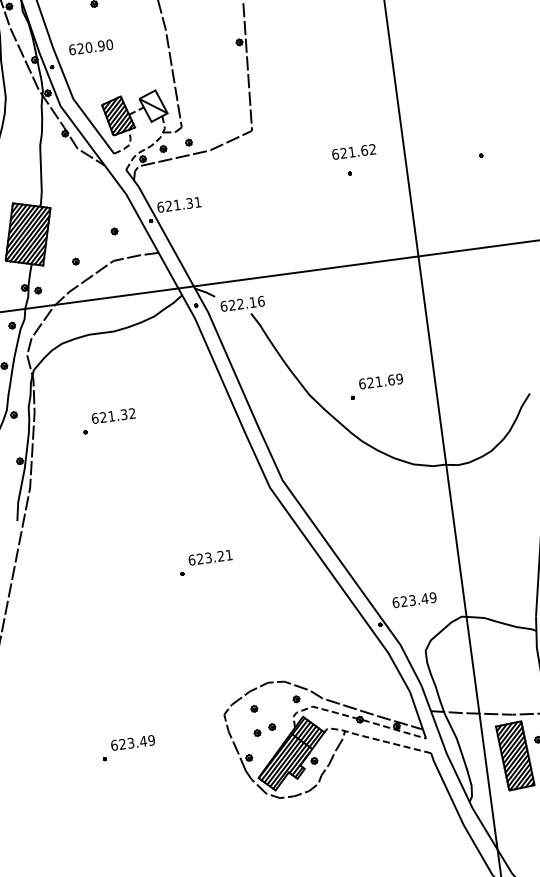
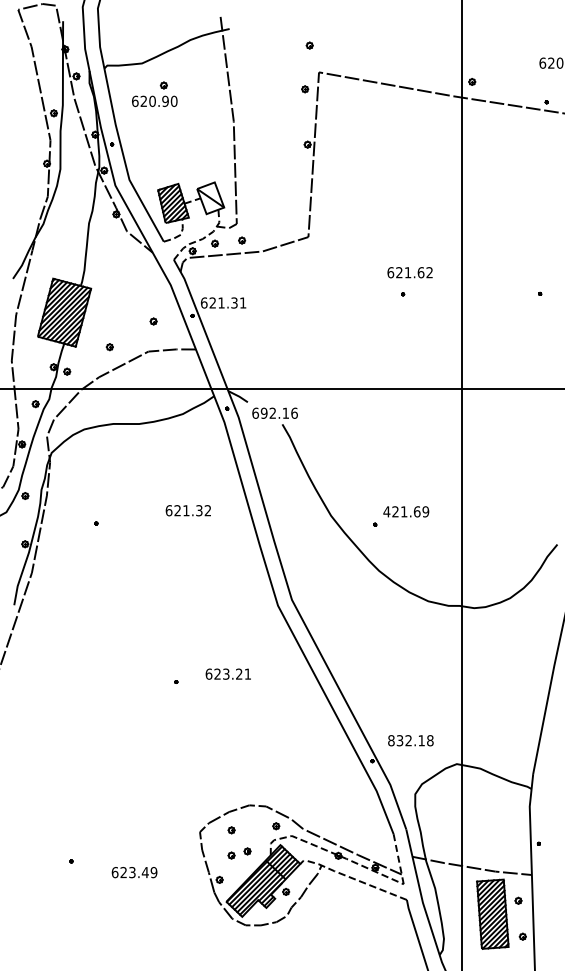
text: (90, 46) -> (154, 100), moved
text: (231, 304) -> (263, 412), 622.16 -> 692.16
text: (361, 383) -> (386, 511), 621.69 -> 421.69
text: (112, 415) -> (187, 510), moved
text: (209, 557) -> (227, 673), moved
text: (414, 600) -> (410, 740), 623.49 -> 832.18
line: (417, 715) -> (398, 859), solid -> dashed
text: (132, 742) -> (134, 872), moved

